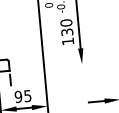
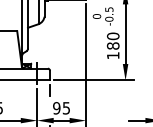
text: (67, 31) -> (113, 45), 130 -> 180
line: (51, 67) -> (93, 80), added

